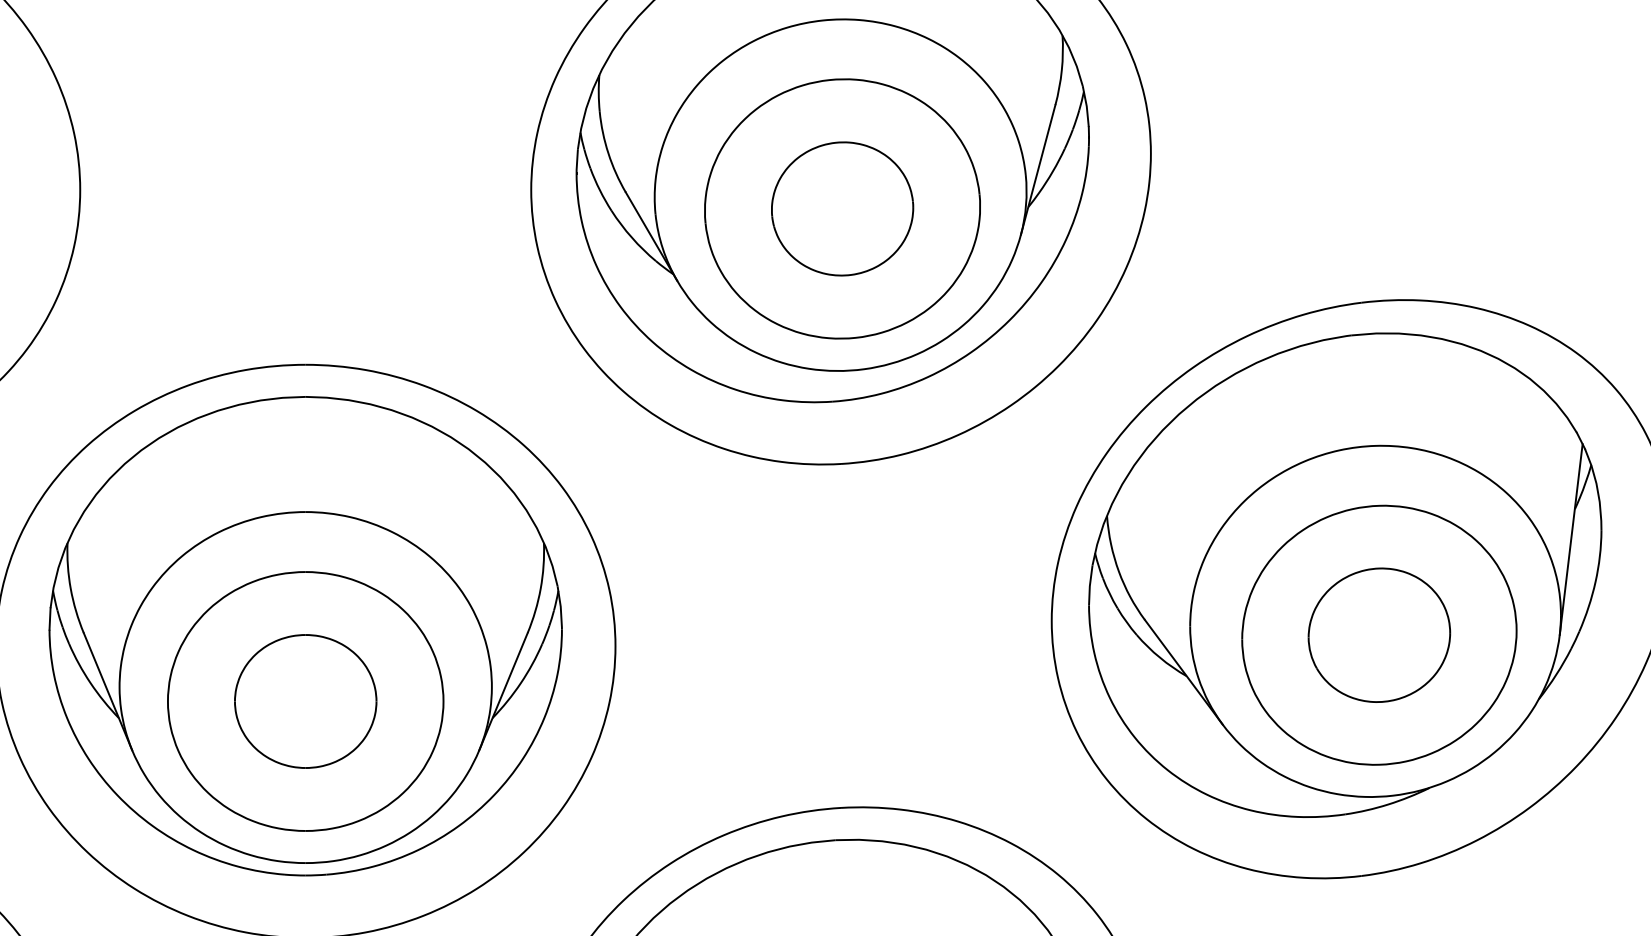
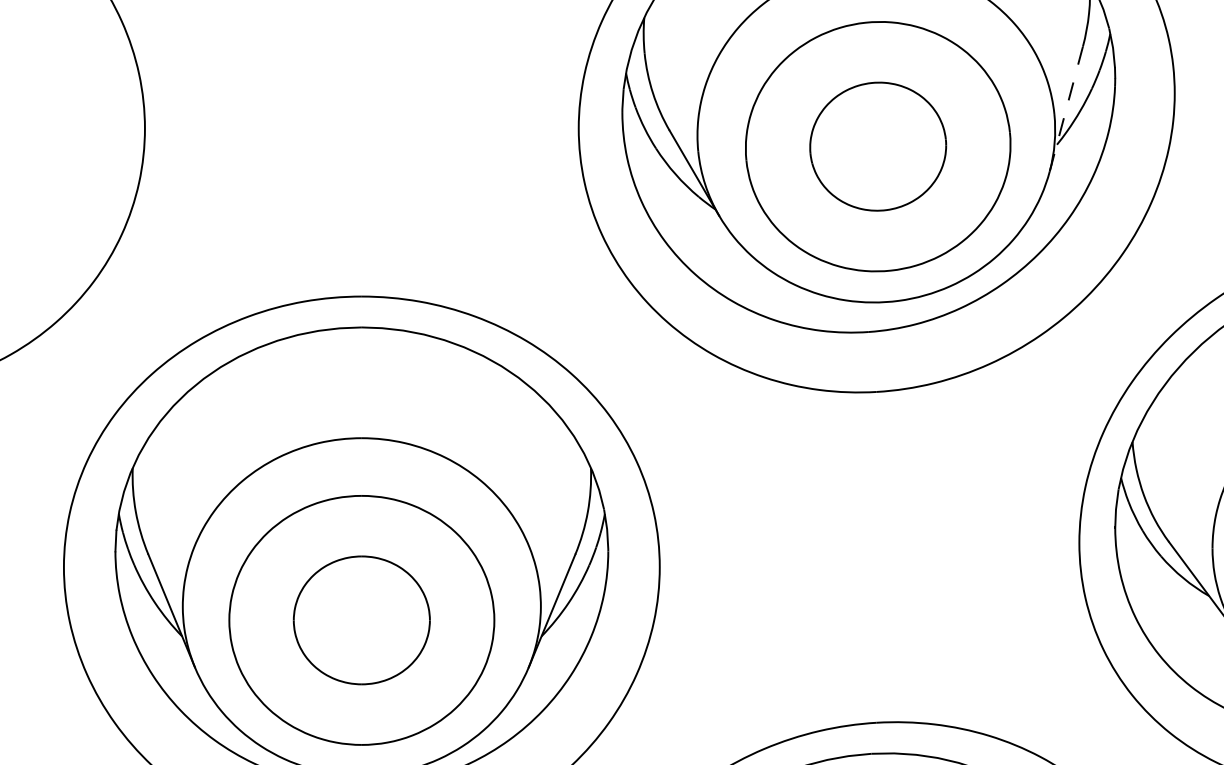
line: (1038, 169) -> (1066, 108), solid -> dashed

